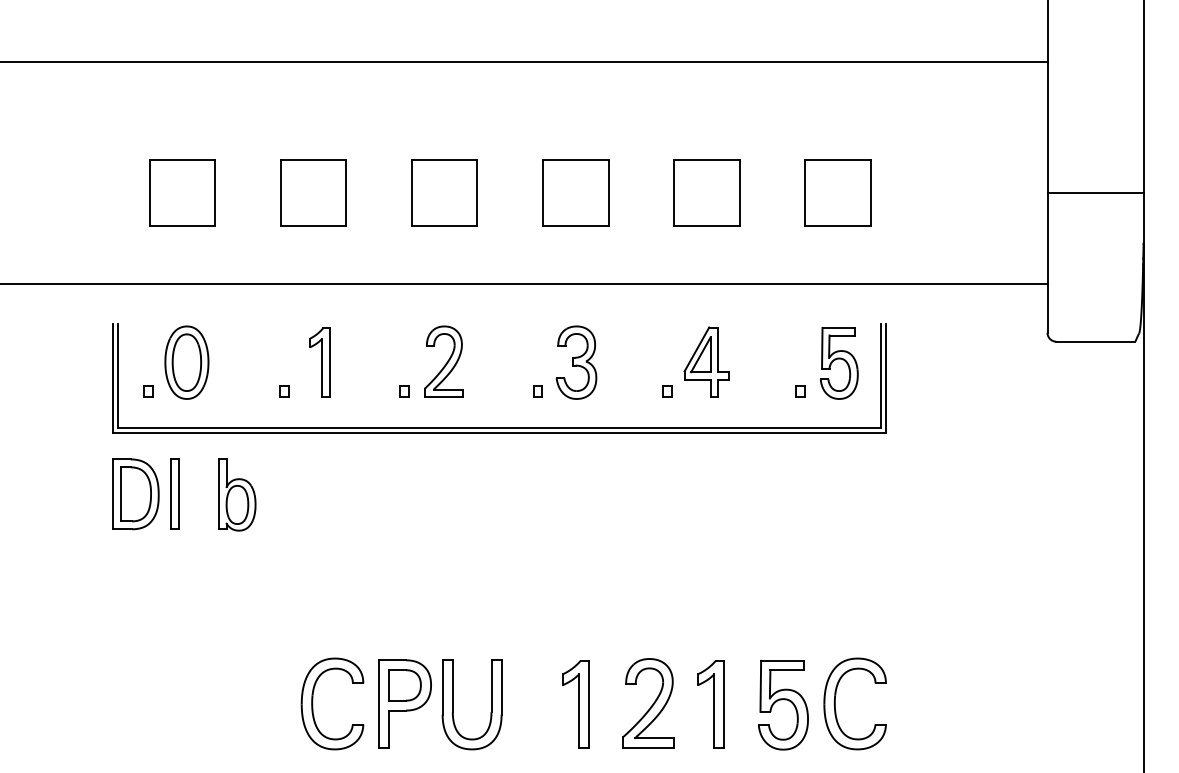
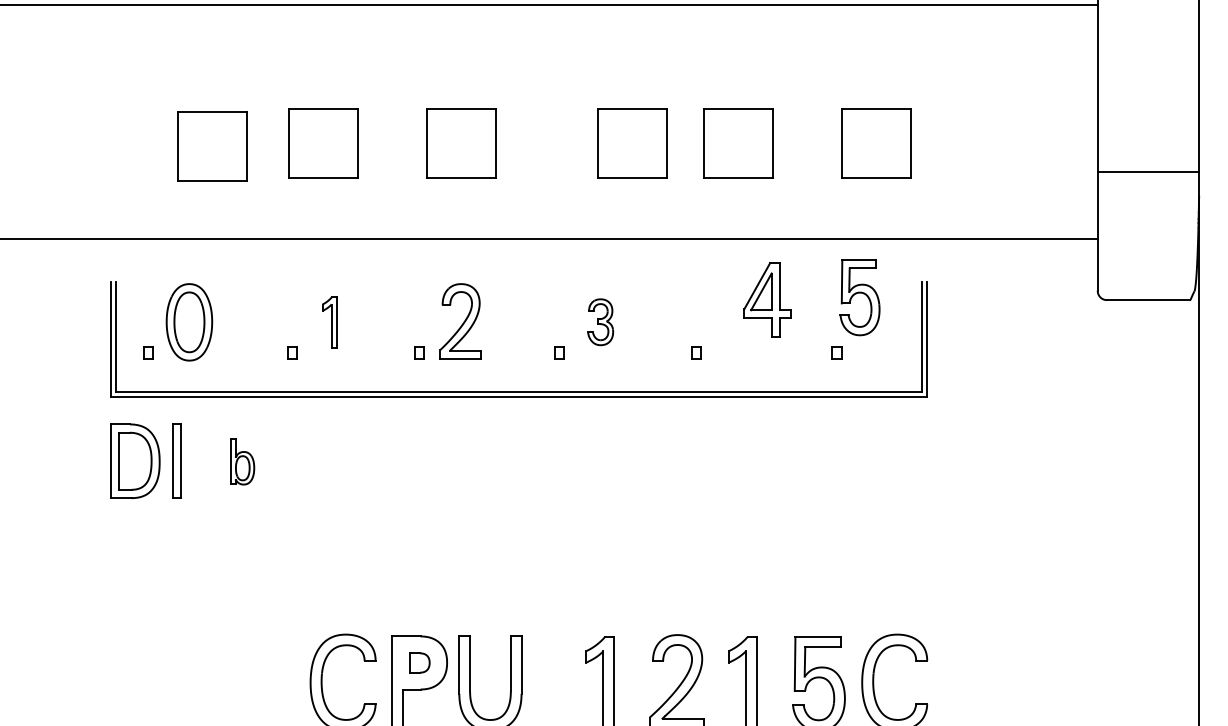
part: (182, 192) -> (212, 145), moved
part: (575, 192) -> (632, 142), moved
line: (1095, 192) -> (1148, 171), moved
part: (706, 361) -> (767, 298), moved
part: (319, 362) -> (329, 322), size x0.7
part: (576, 362) -> (600, 322), size x0.6
part: (839, 363) -> (860, 297), moved
part: (237, 494) -> (242, 461), size x0.6
part: (404, 685) -> (419, 663), size x0.6

